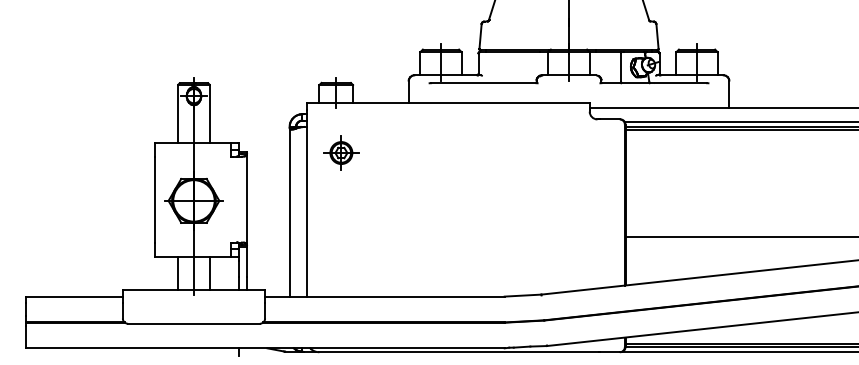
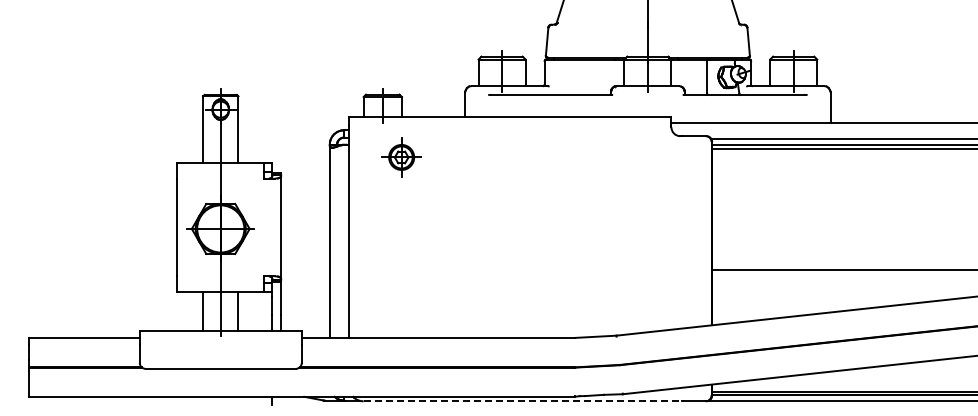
part: (341, 153) -> (401, 157), moved
line: (459, 352) -> (523, 401), solid -> dashed

